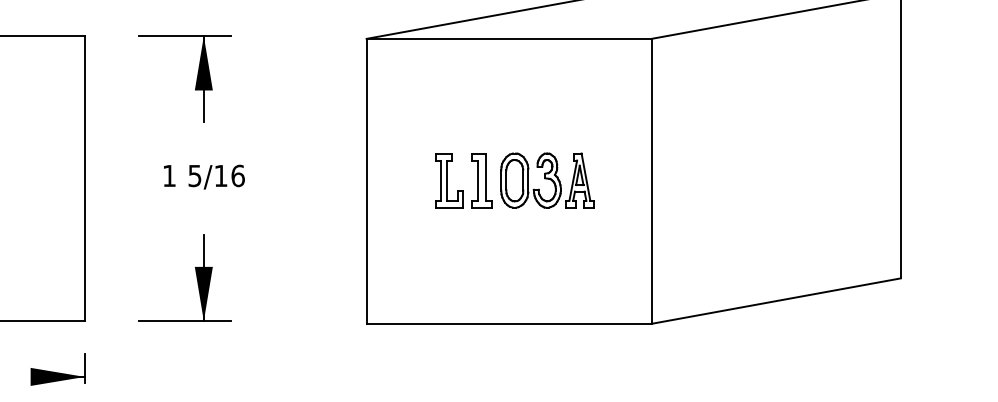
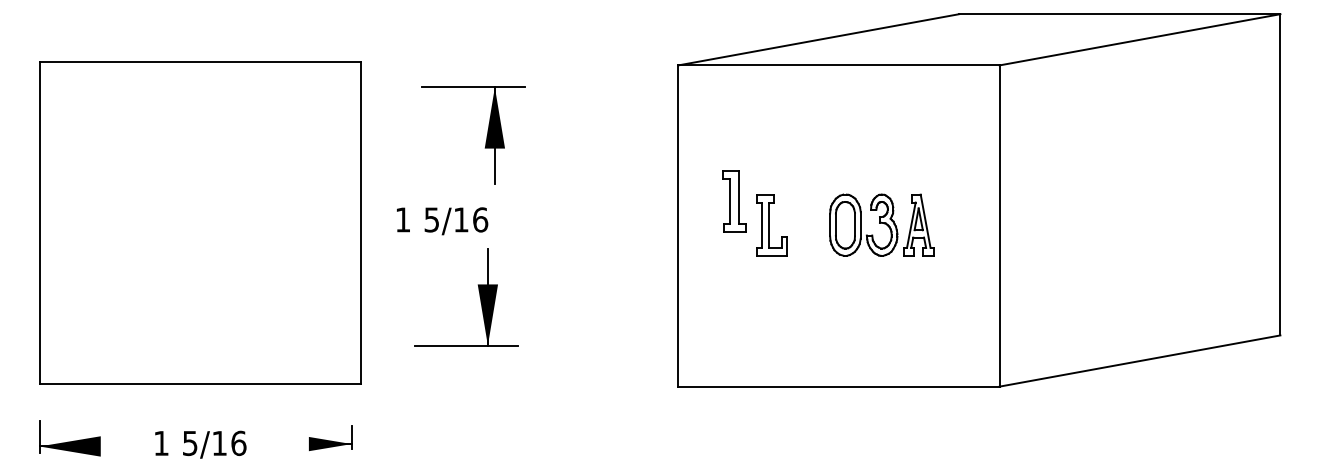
part: (196, 79) -> (486, 136), moved
text: (204, 177) -> (442, 221), moved
part: (482, 180) -> (734, 201), moved
part: (196, 277) -> (479, 296), moved
part: (58, 369) -> (330, 438), size x0.7

